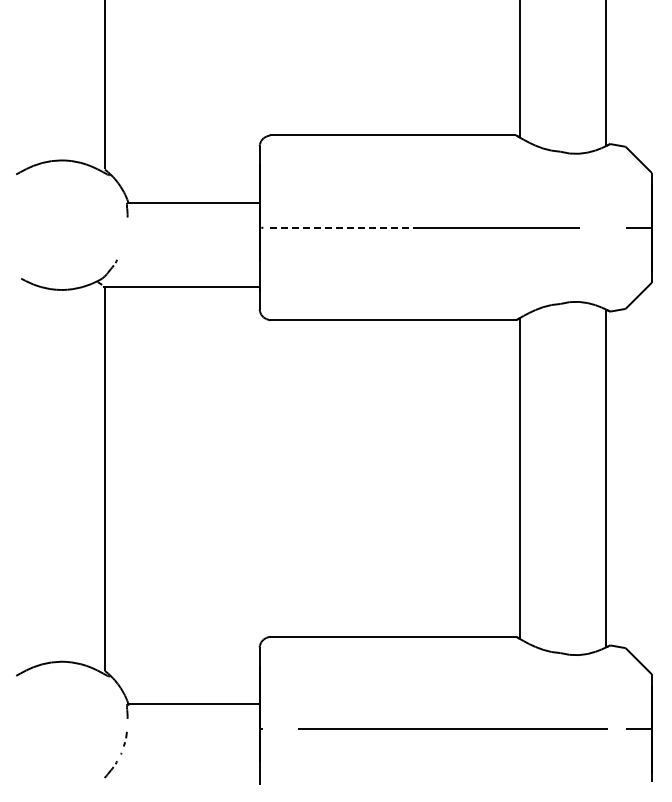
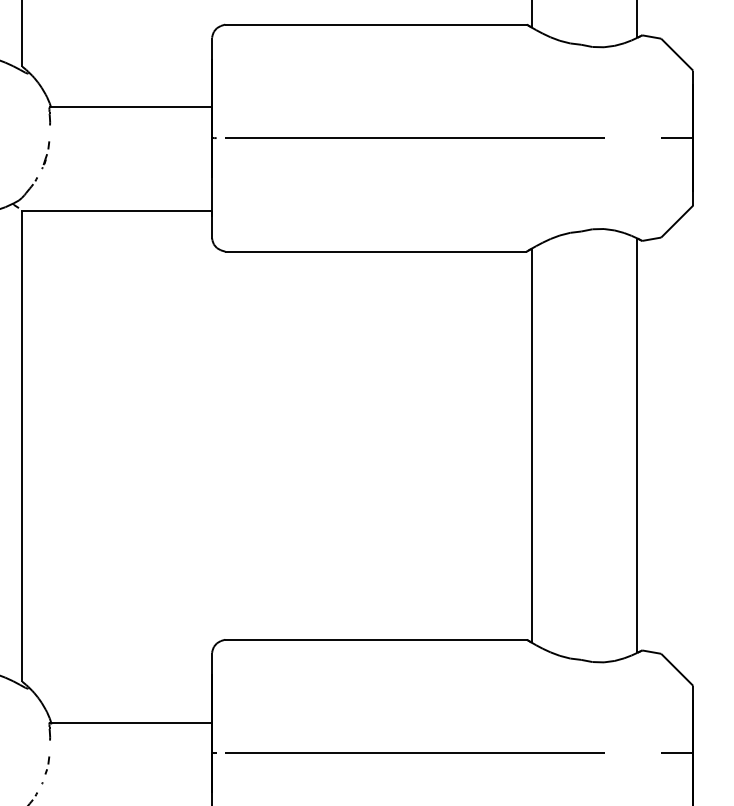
line: (345, 227) -> (317, 137), dashed -> solid
part: (123, 241) -> (45, 154), added
line: (452, 728) -> (414, 752), moved

